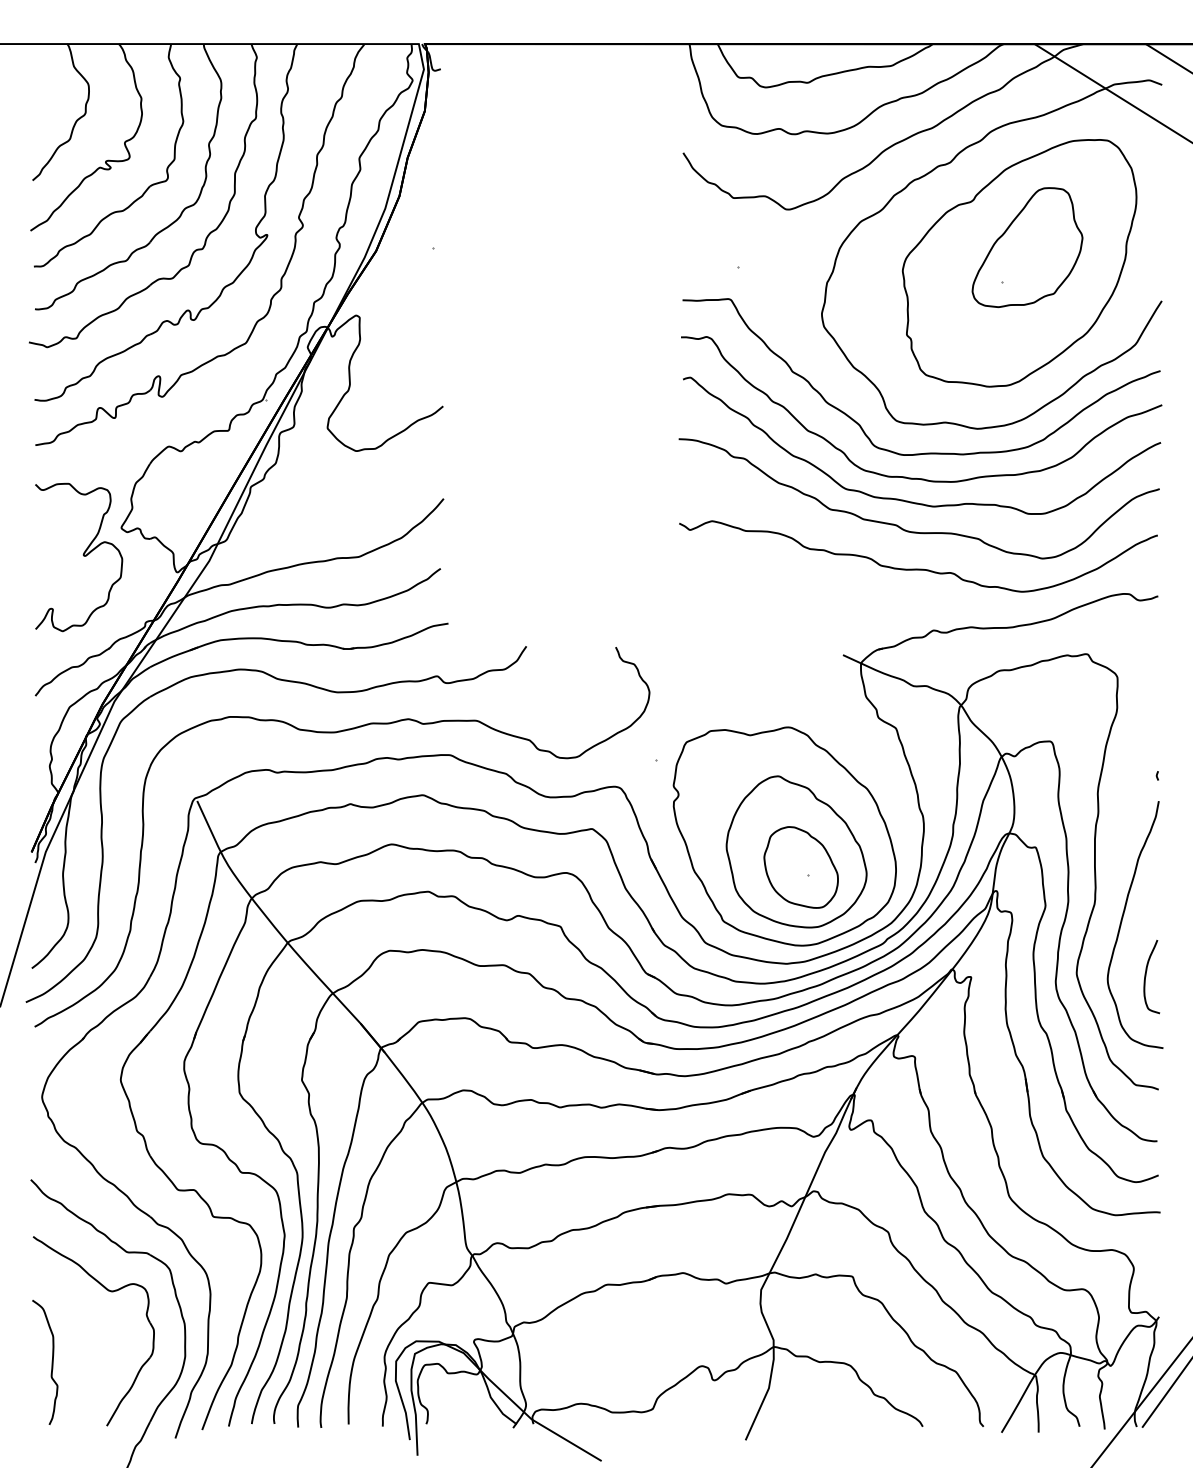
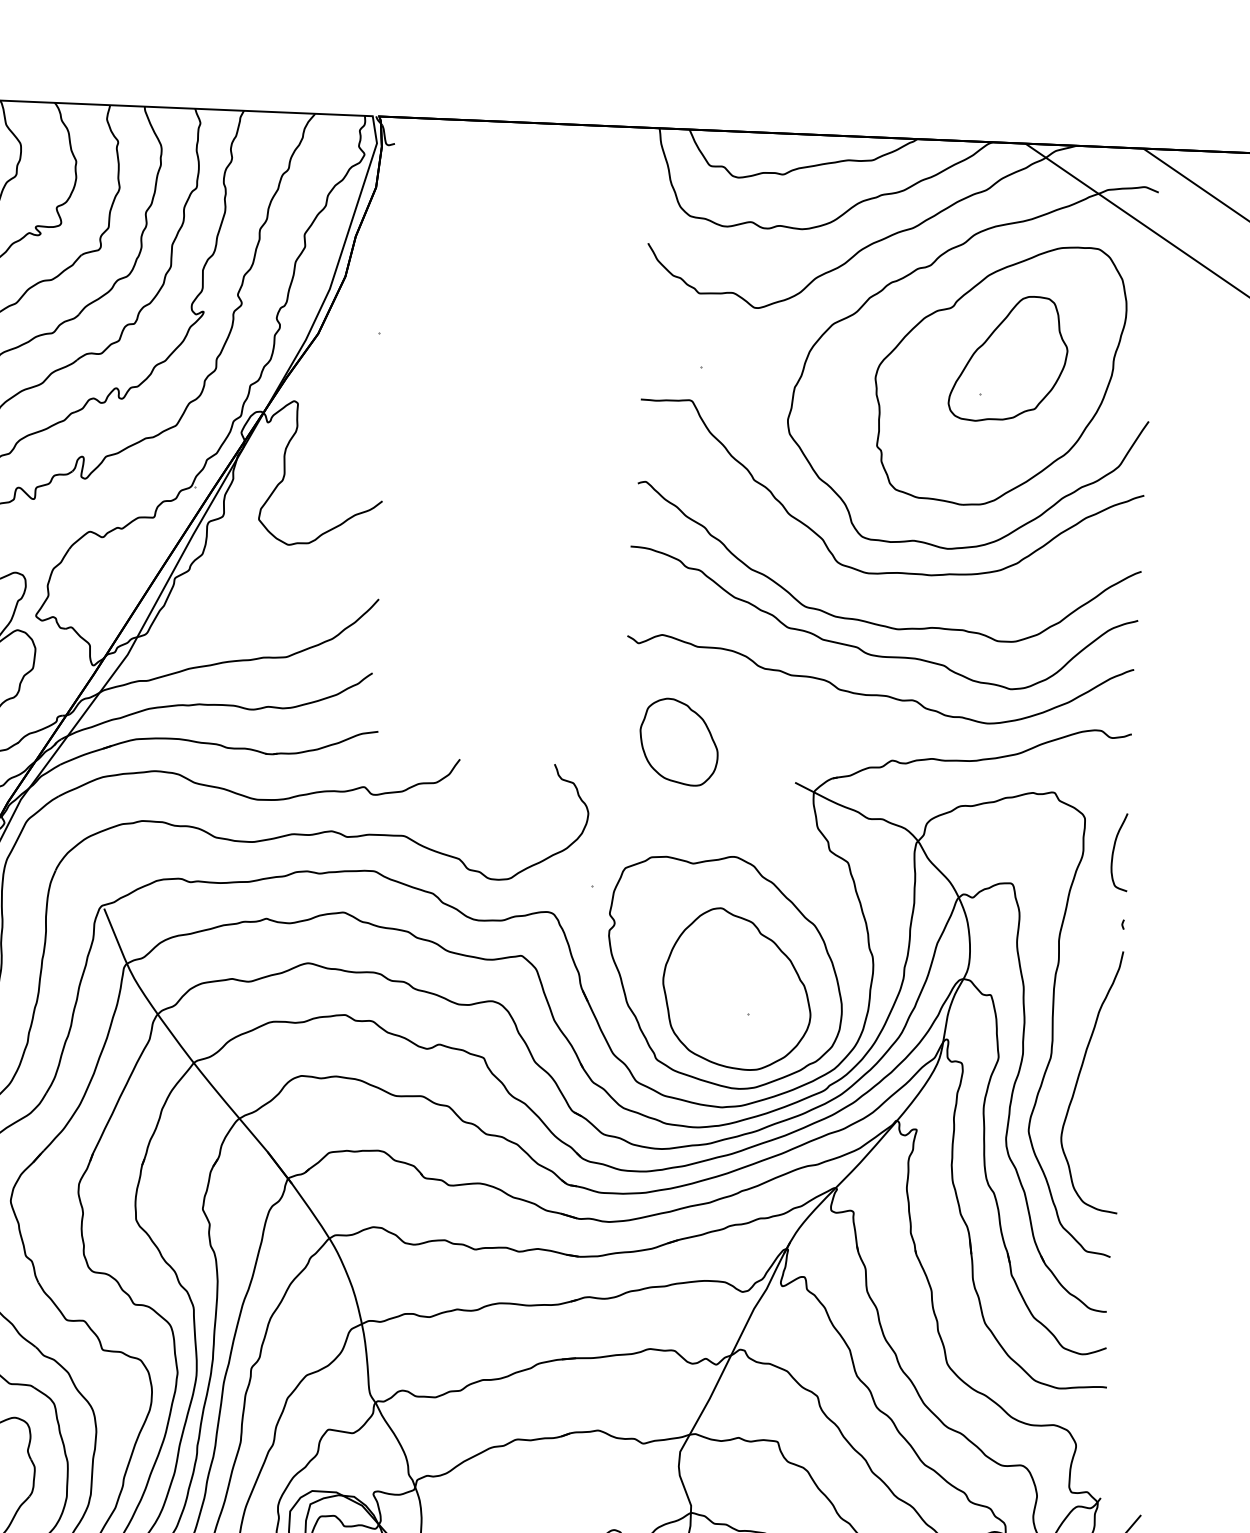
curve: (906, 476) -> (870, 596), removed
part: (800, 867) -> (678, 742), moved
curve: (1146, 976) -> (1114, 851), moved

